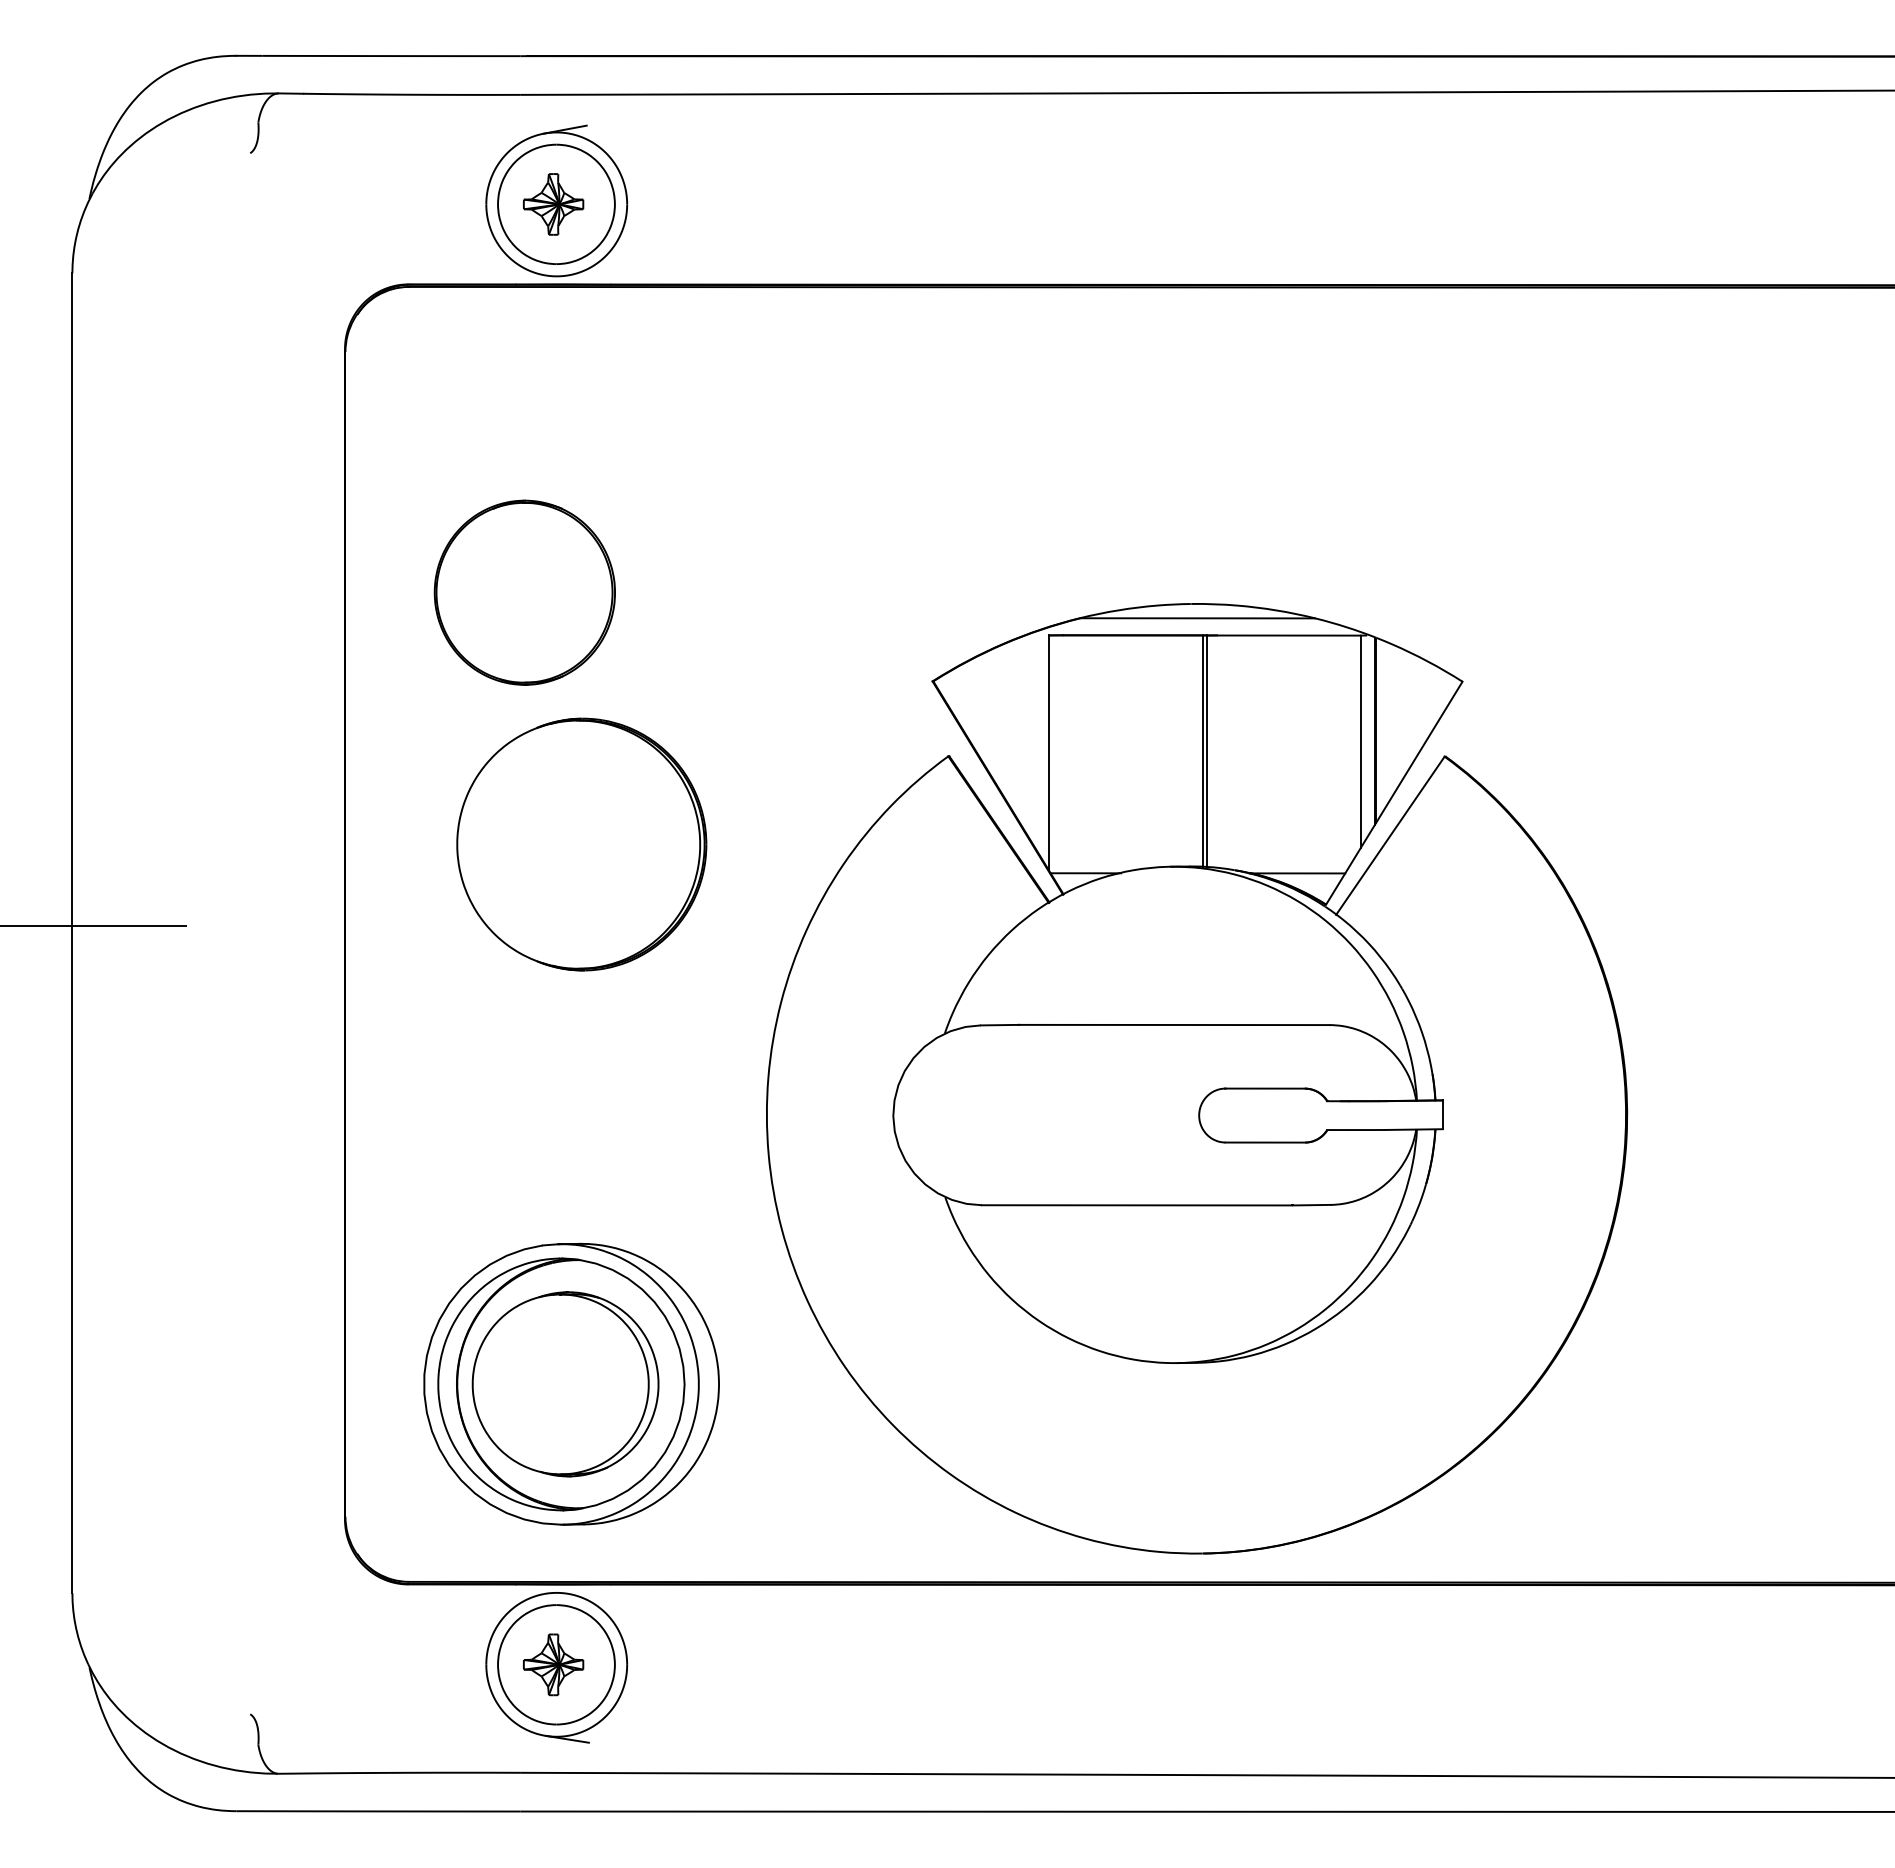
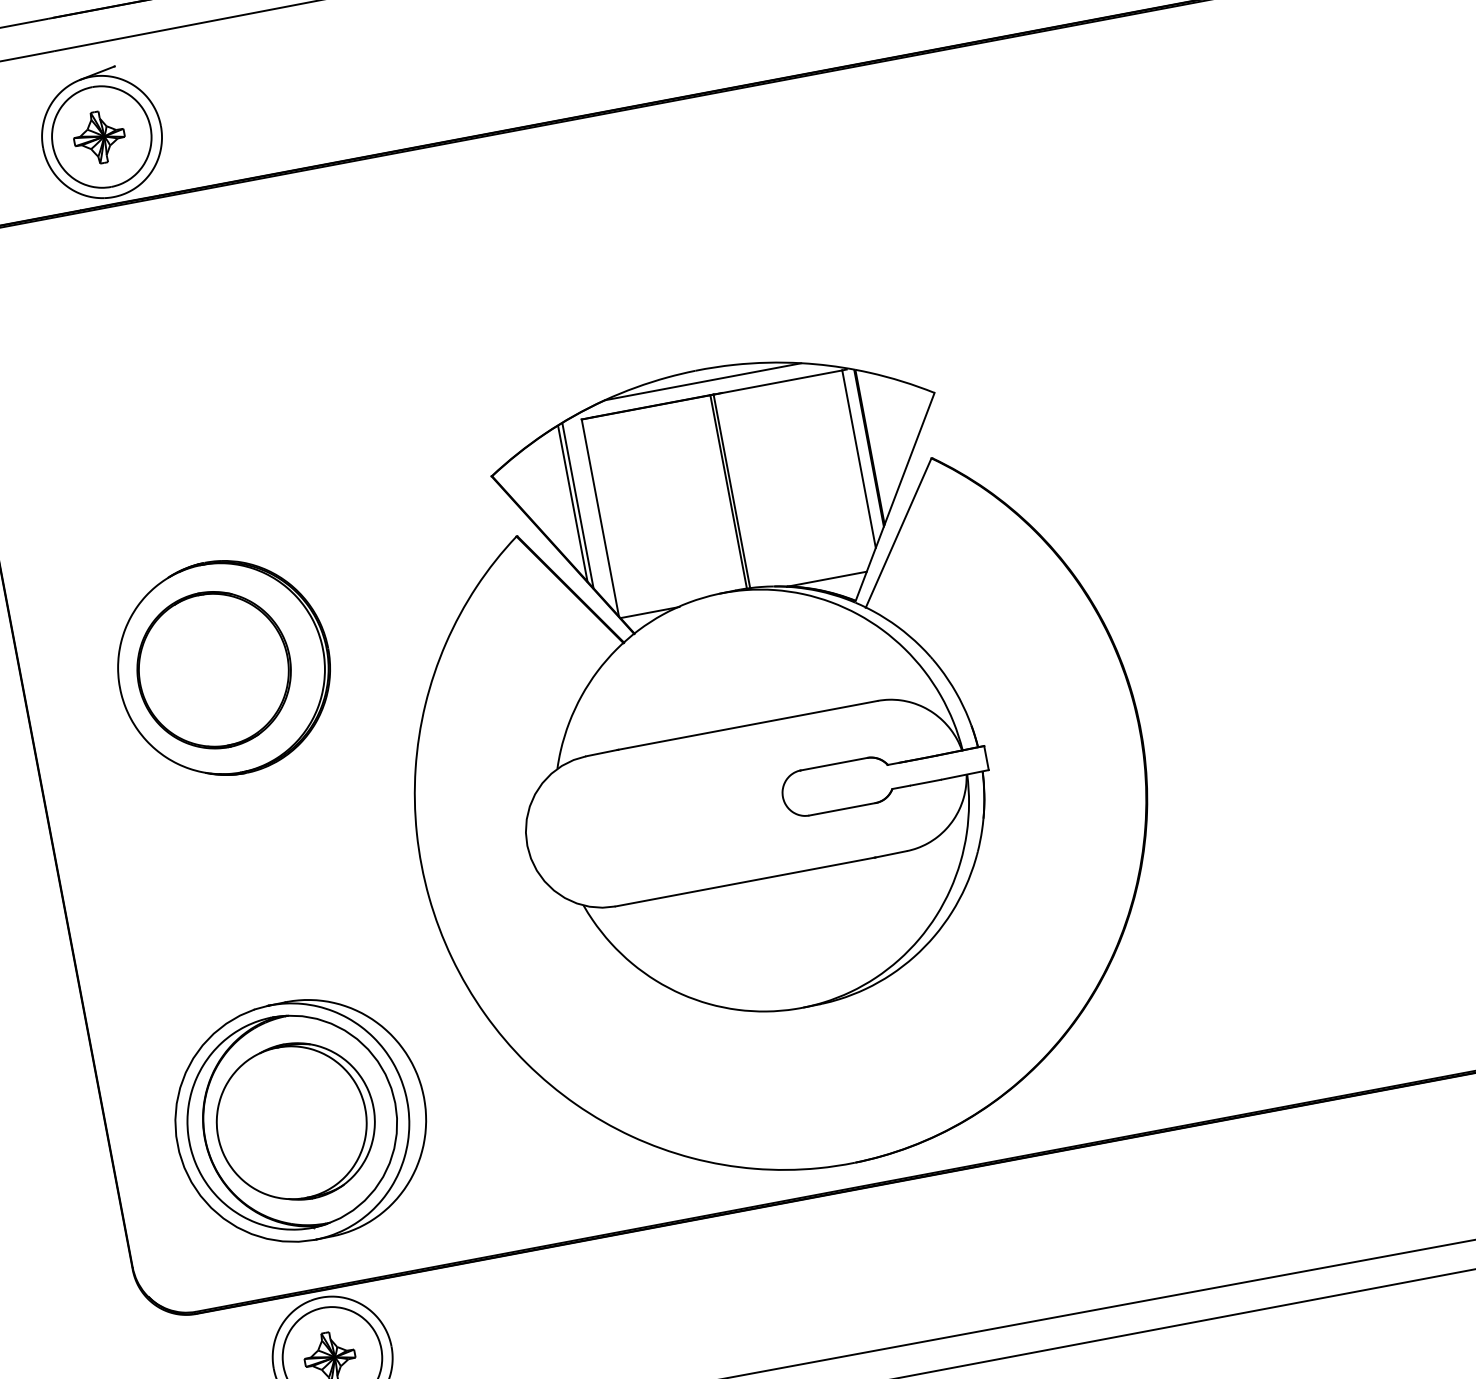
part: (524, 592) -> (213, 670), moved
line: (1020, 730) -> (572, 503), added
line: (1026, 734) -> (578, 505), added

